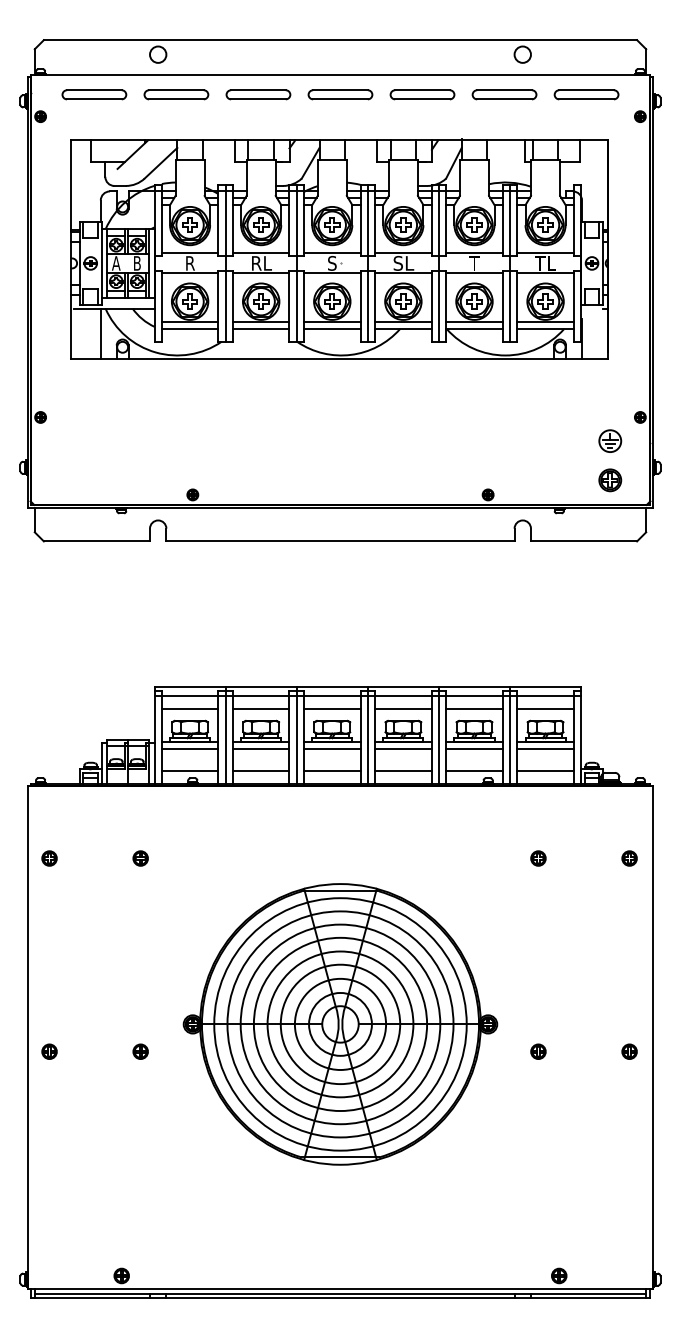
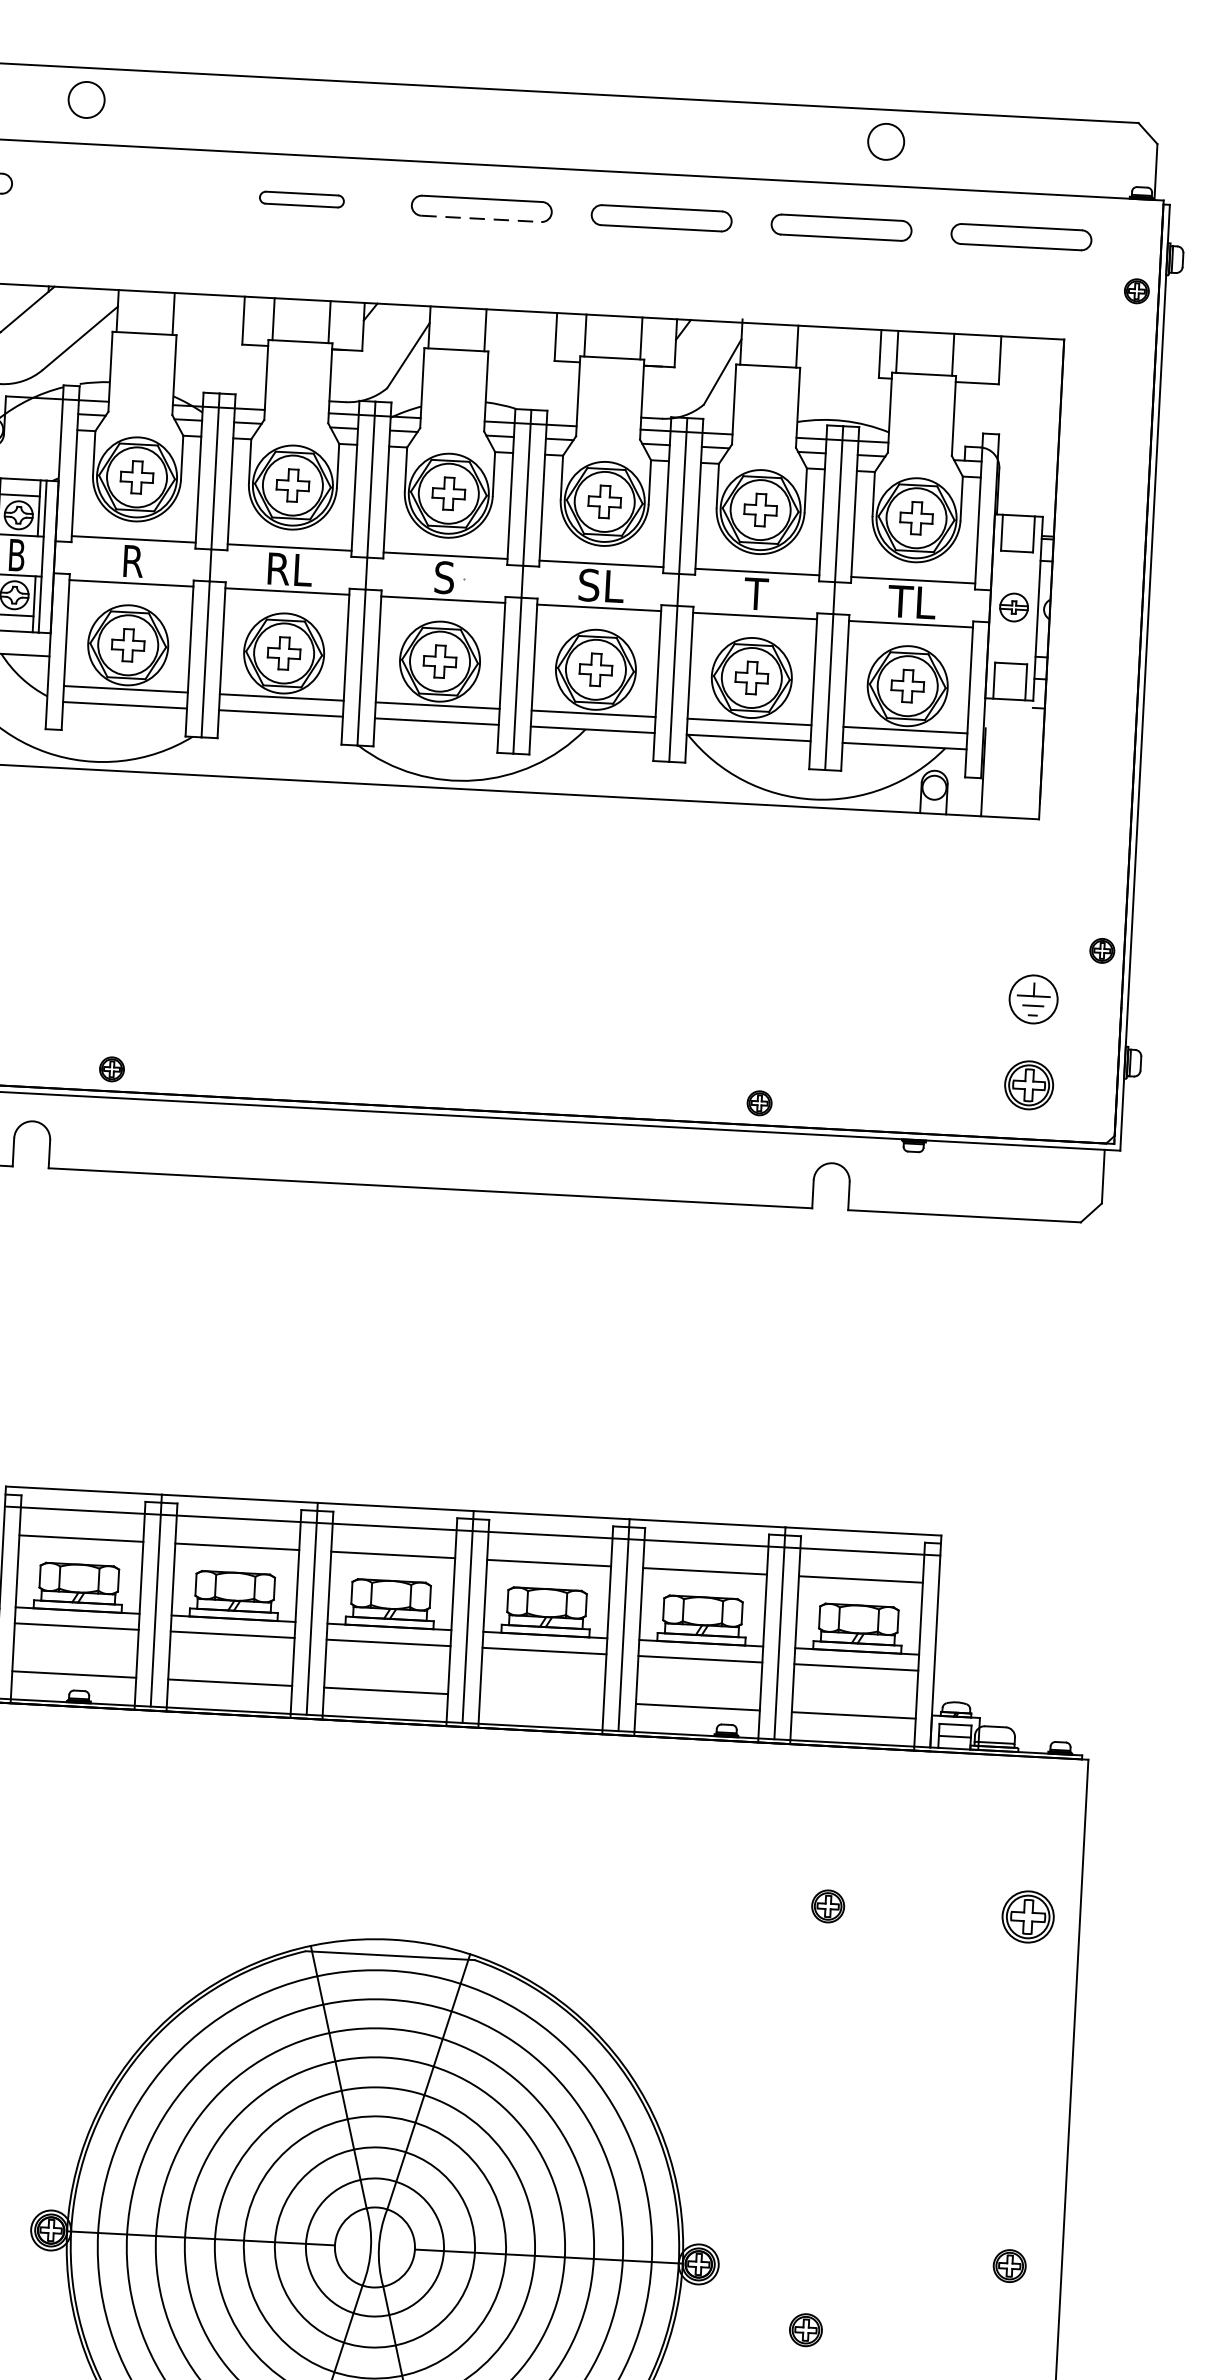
part: (176, 94) -> (122, 189), removed
part: (258, 94) -> (302, 198), size x0.6
line: (340, 99) -> (481, 219), solid -> dashed
line: (403, 771) -> (542, 1700), removed
part: (629, 858) -> (1027, 1916), size x1.6
part: (629, 1051) -> (1009, 2265), moved

